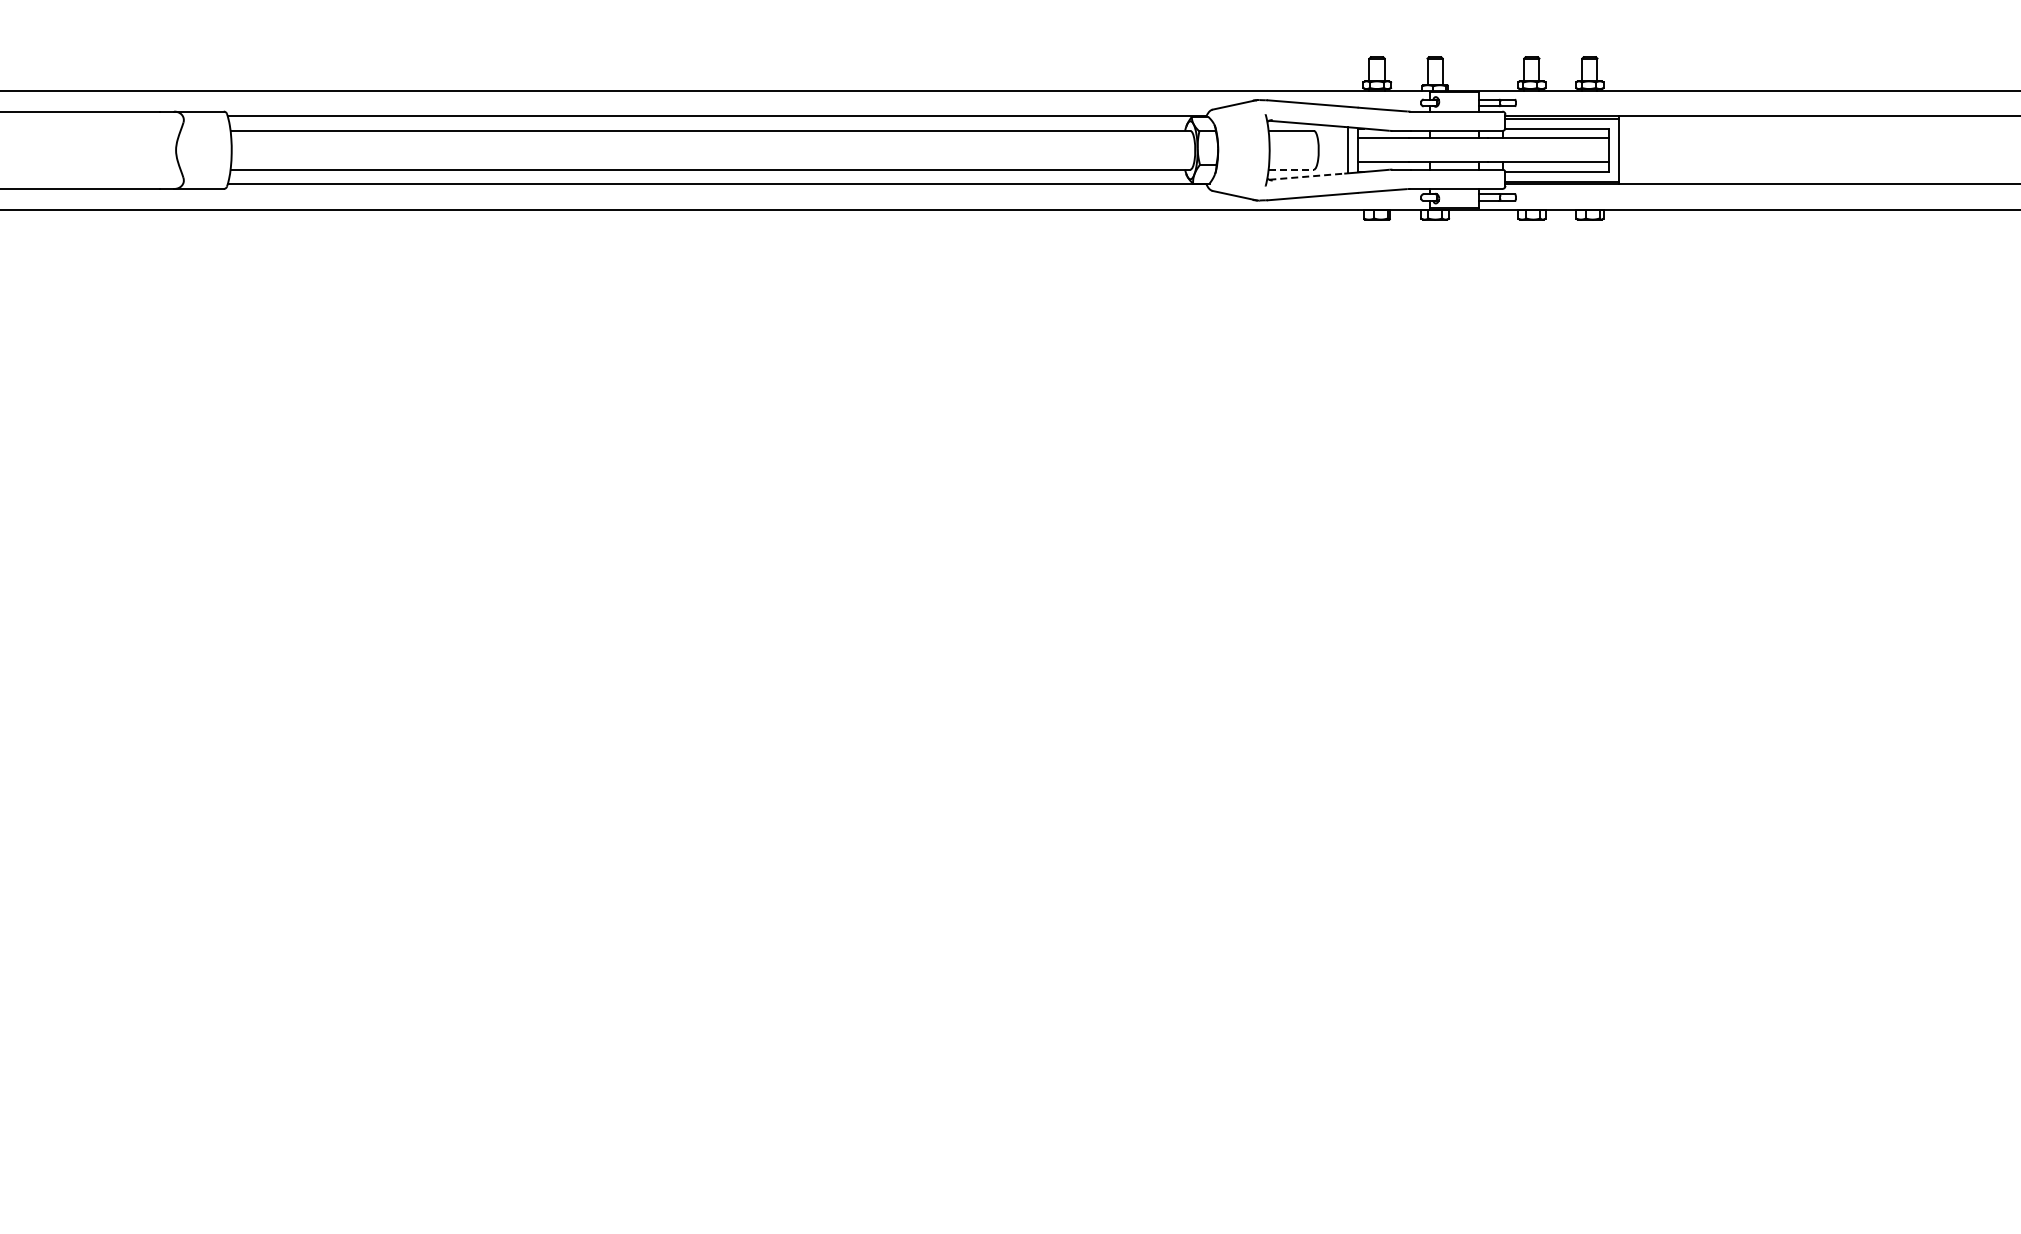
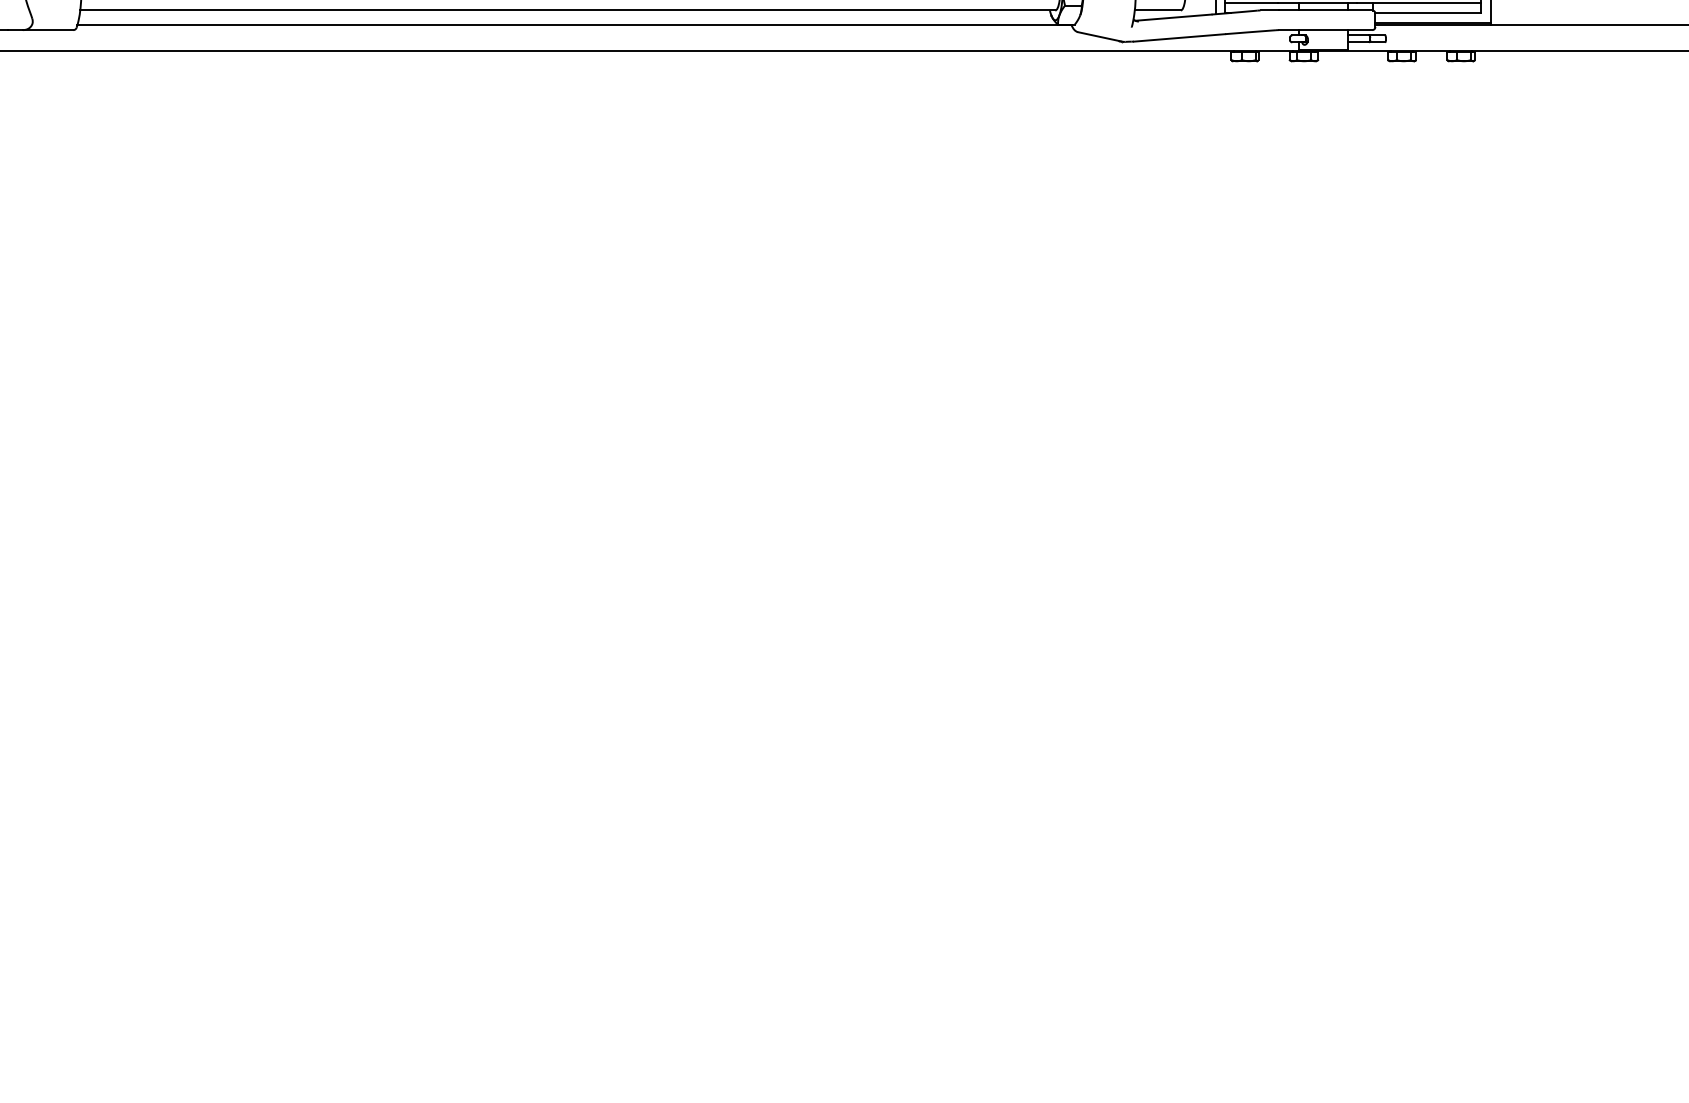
line: (1291, 169) -> (1158, 10), dashed -> solid
line: (1306, 176) -> (1173, 17), dashed -> solid

